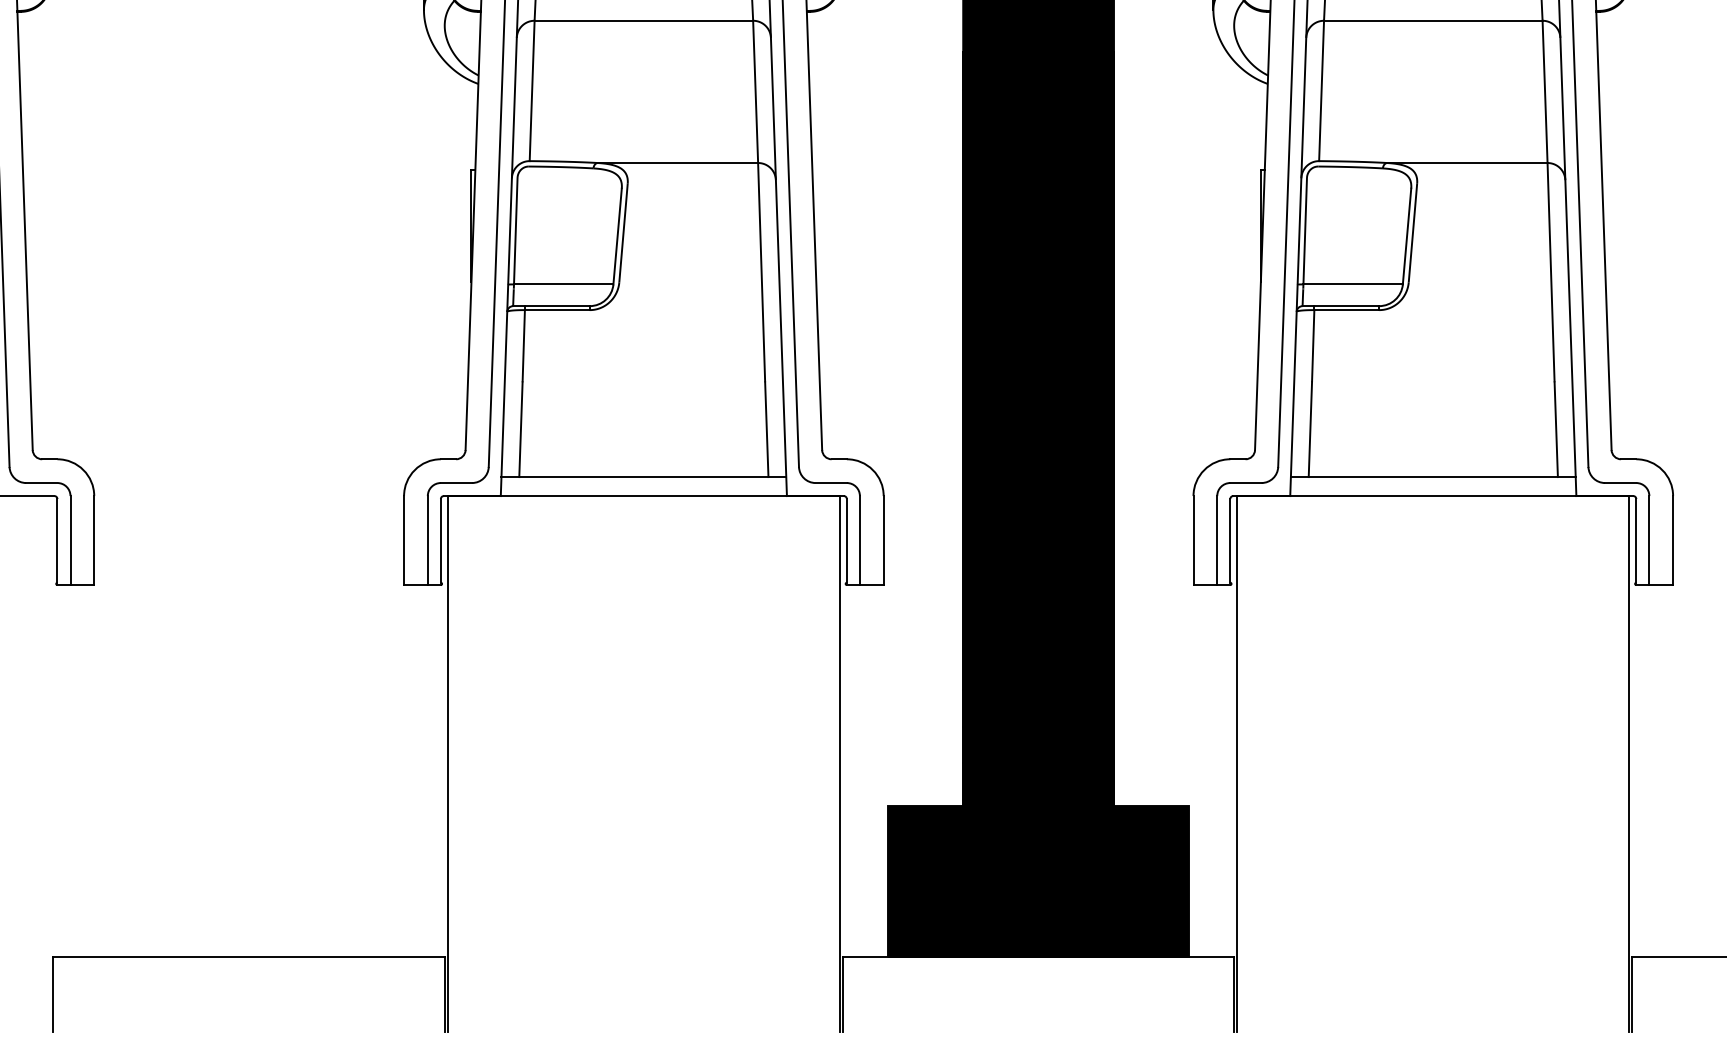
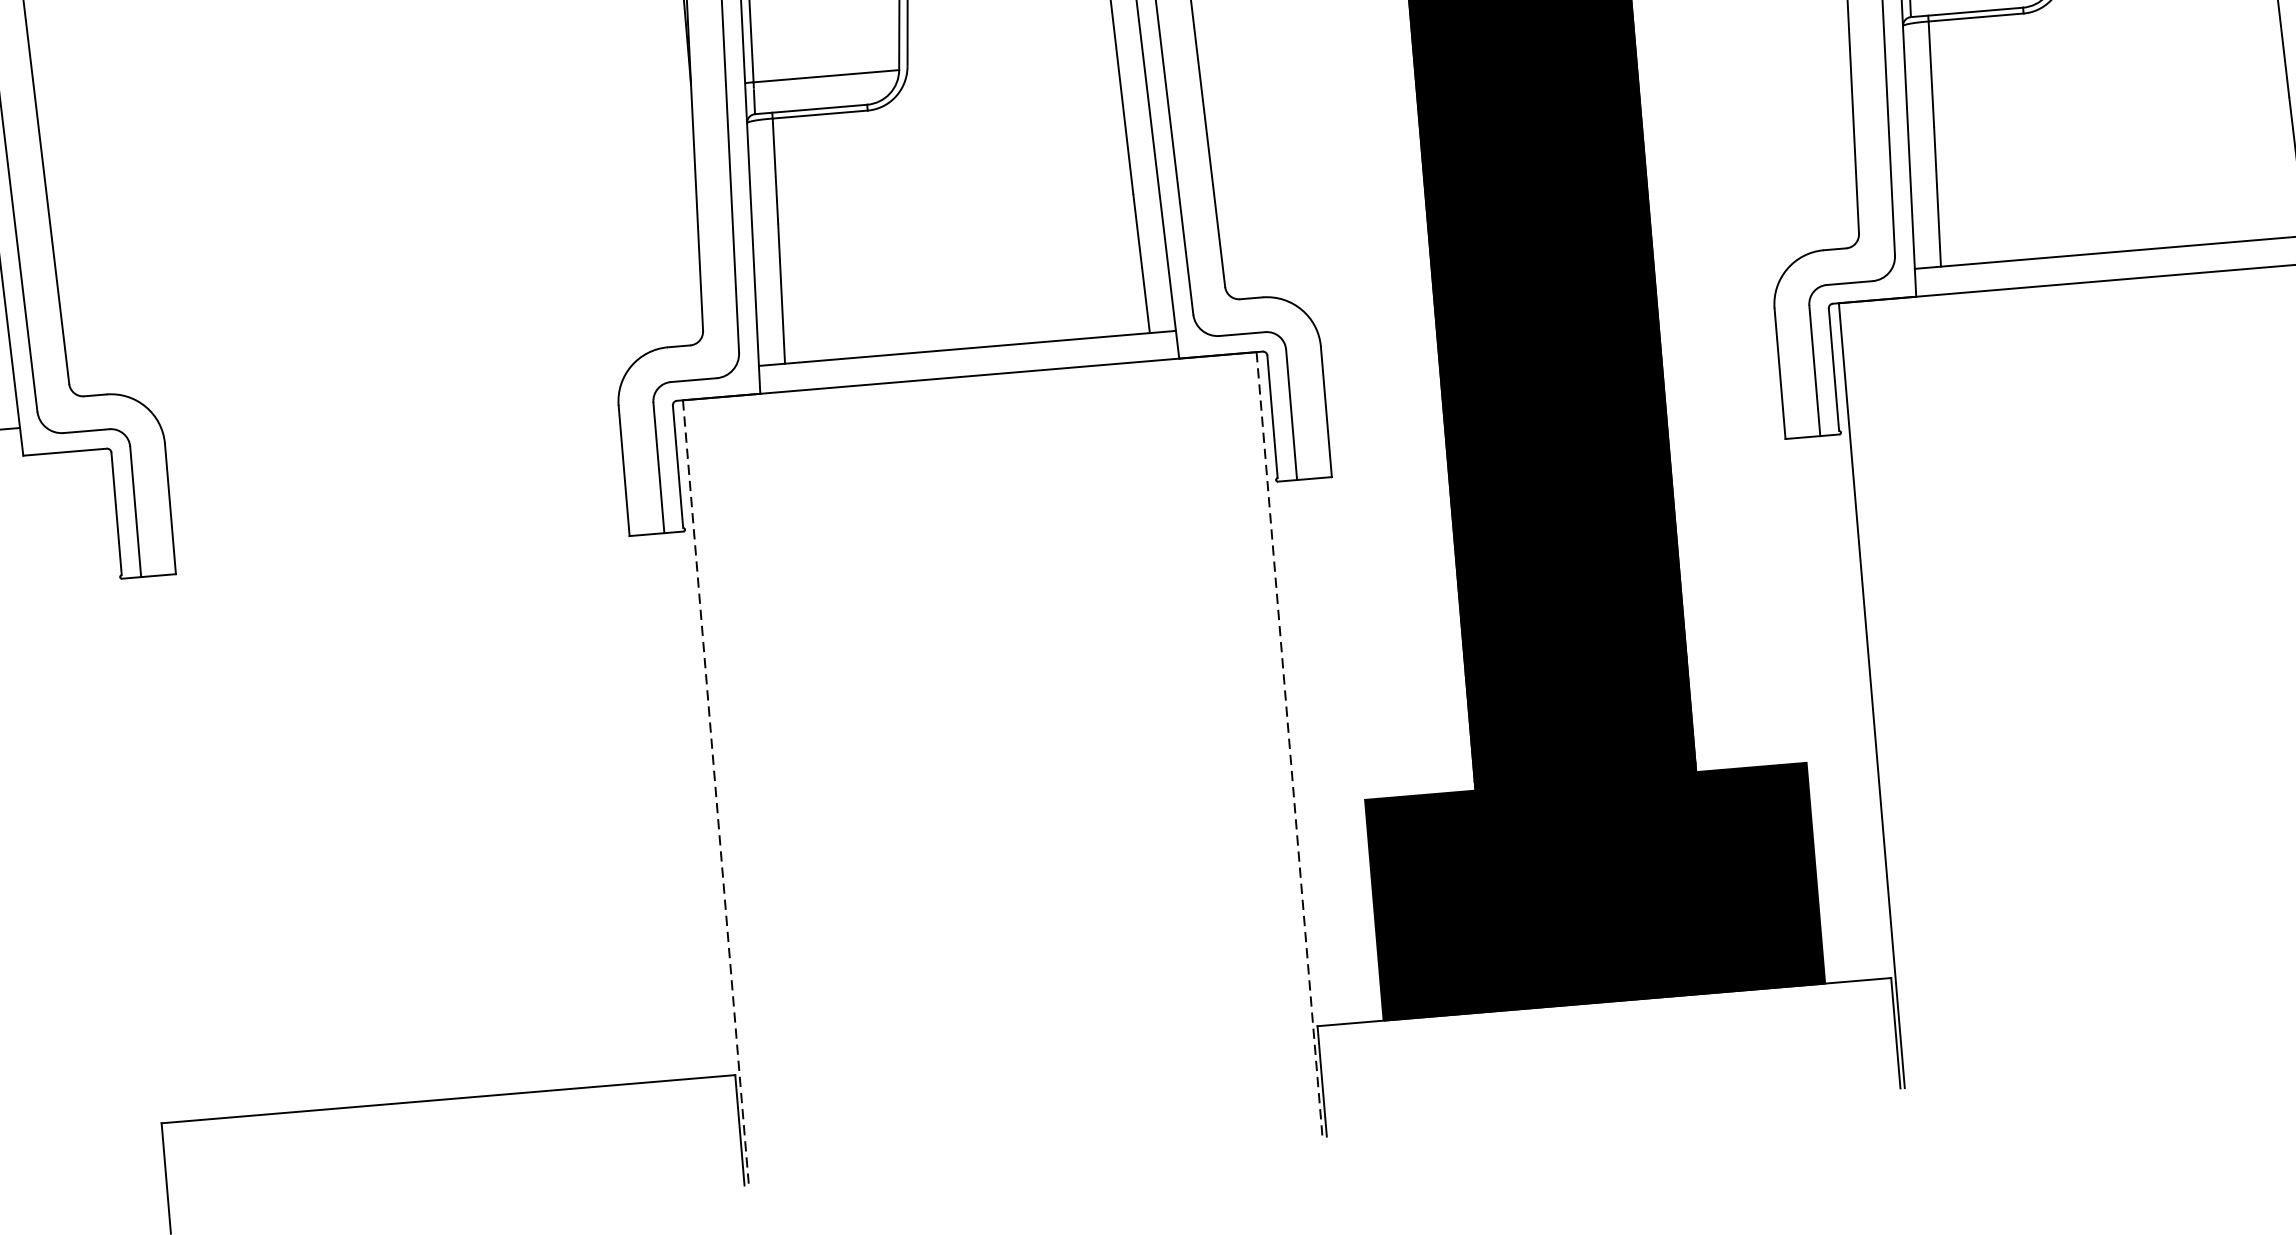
line: (448, 764) -> (716, 793), solid -> dashed
line: (839, 764) -> (1289, 745), solid -> dashed

